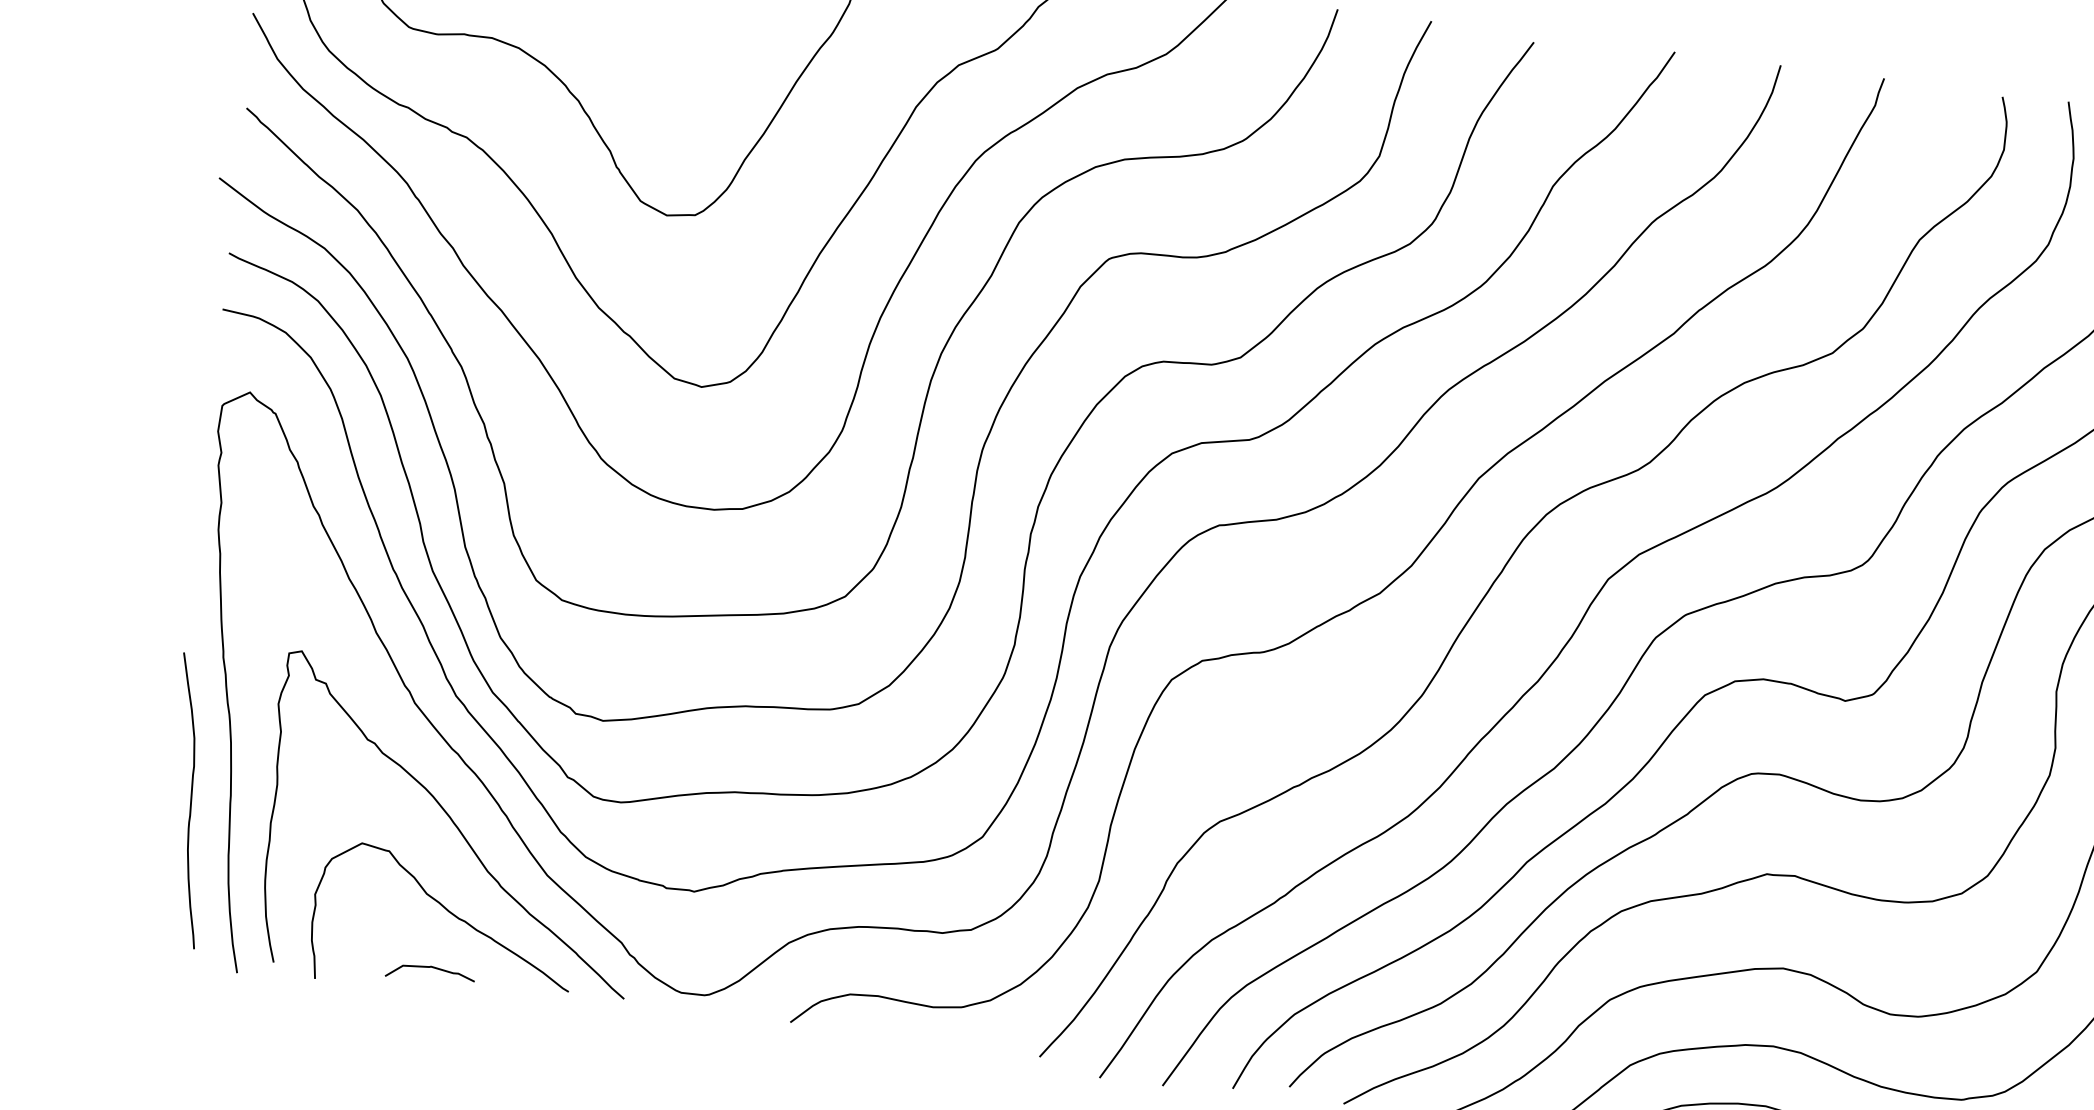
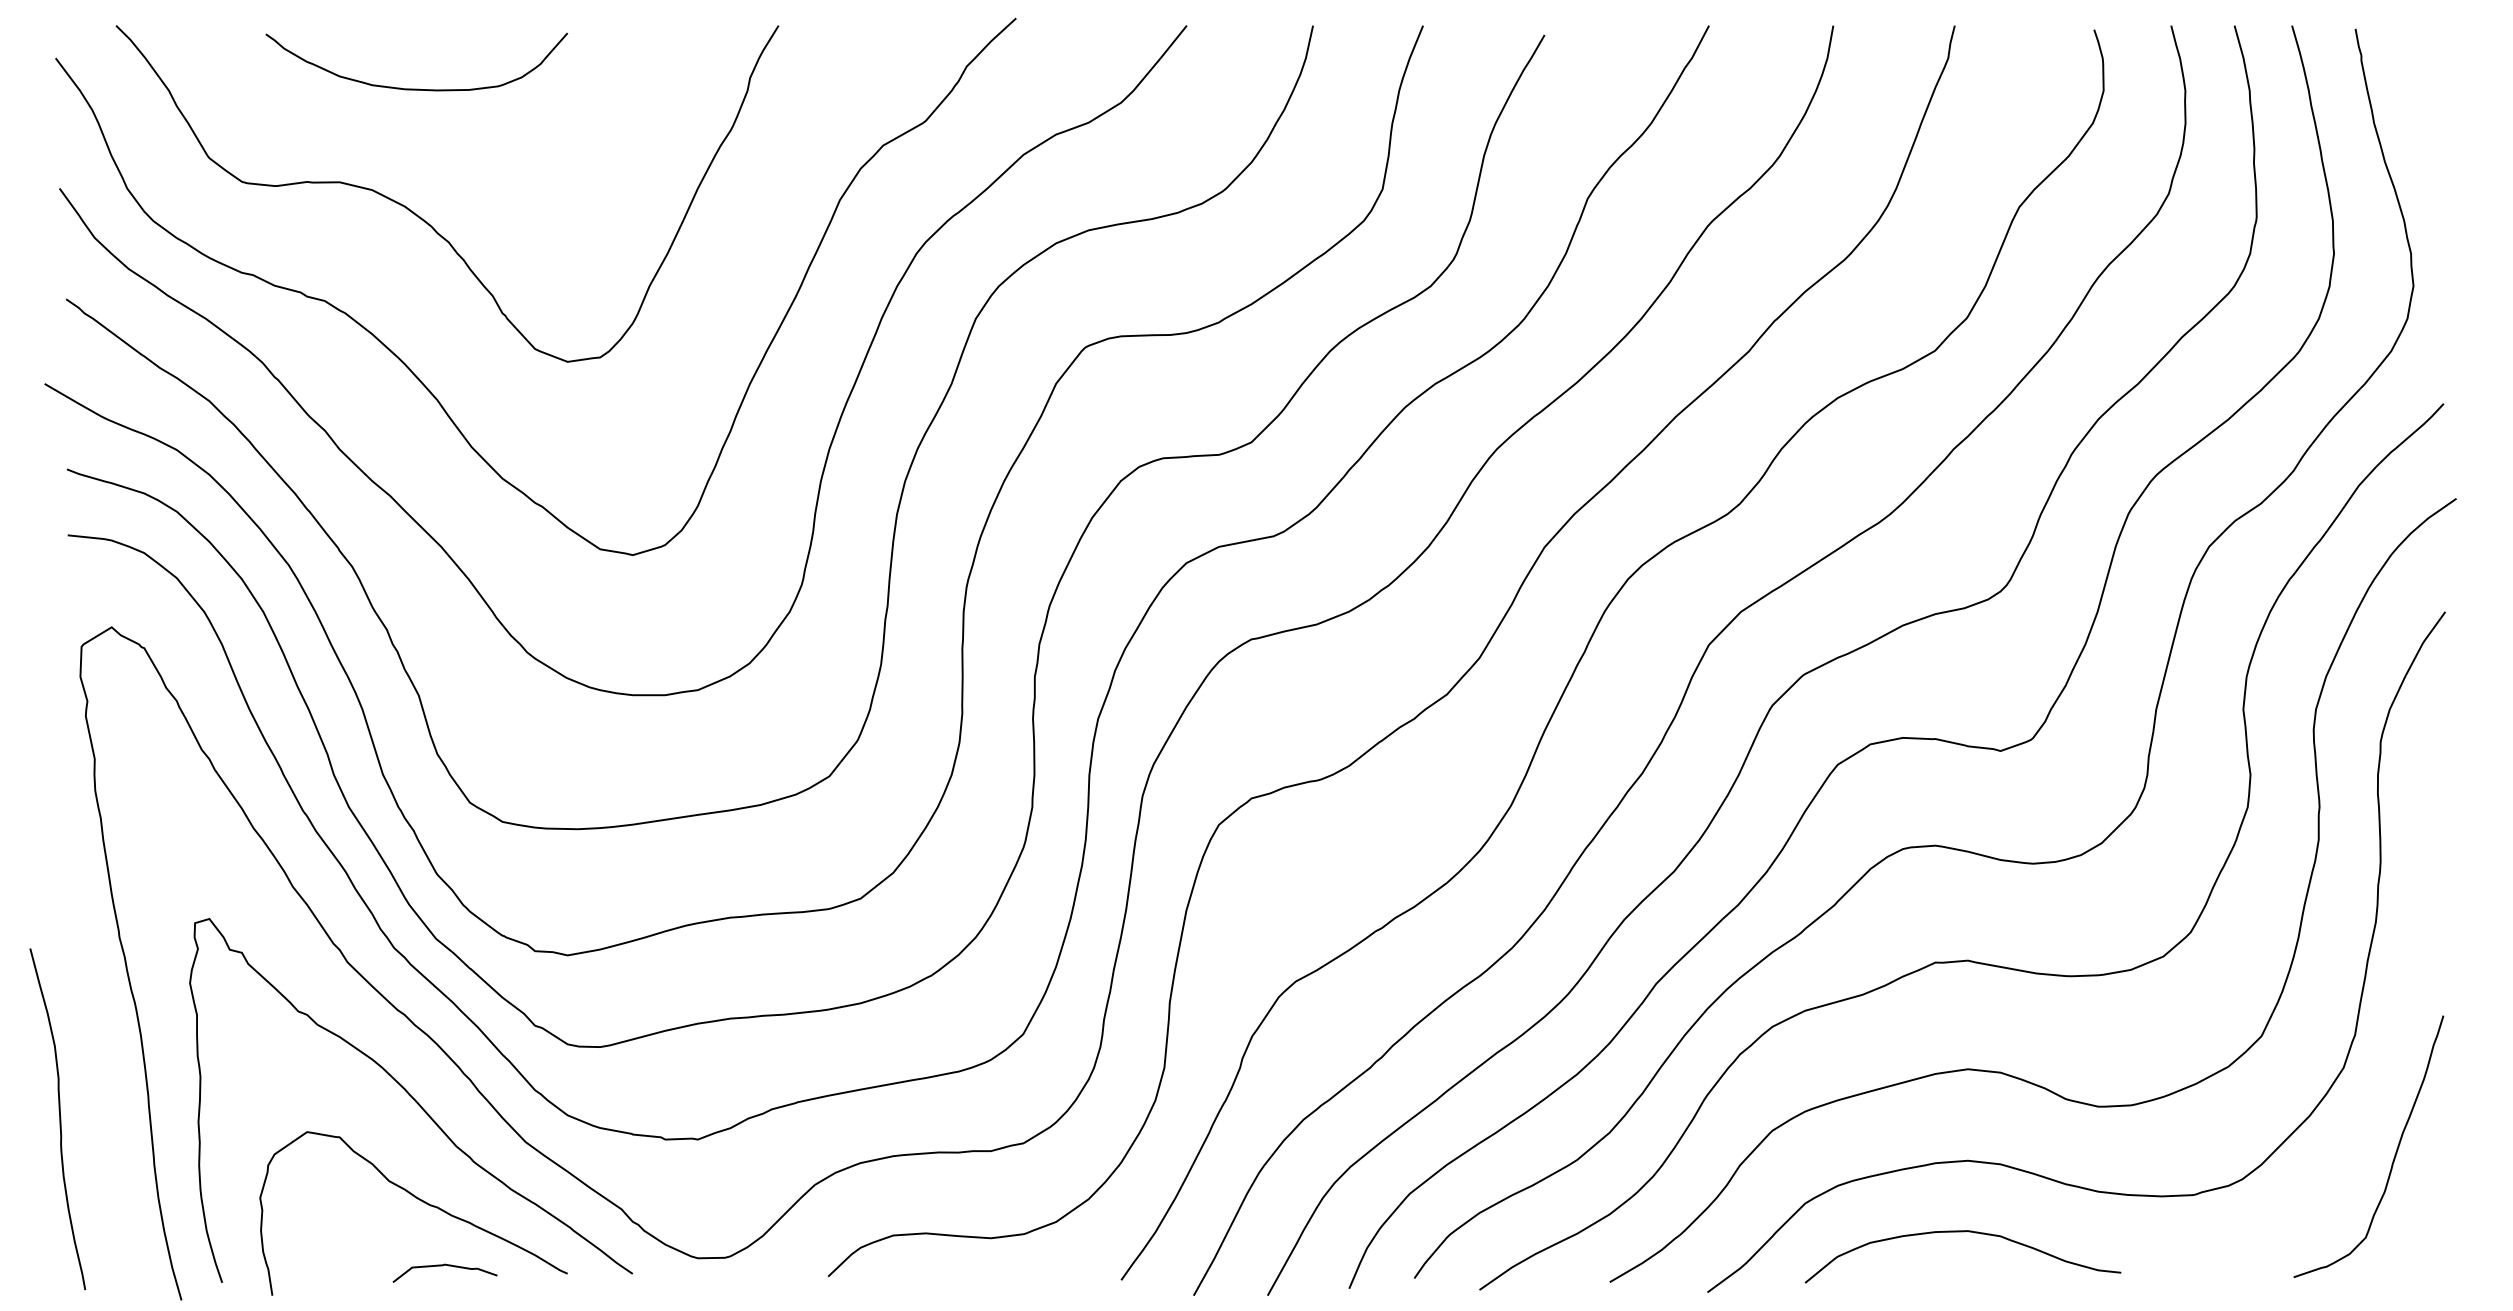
curve: (190, 801) -> (59, 1119), moved
curve: (428, 968) -> (442, 1266), moved

